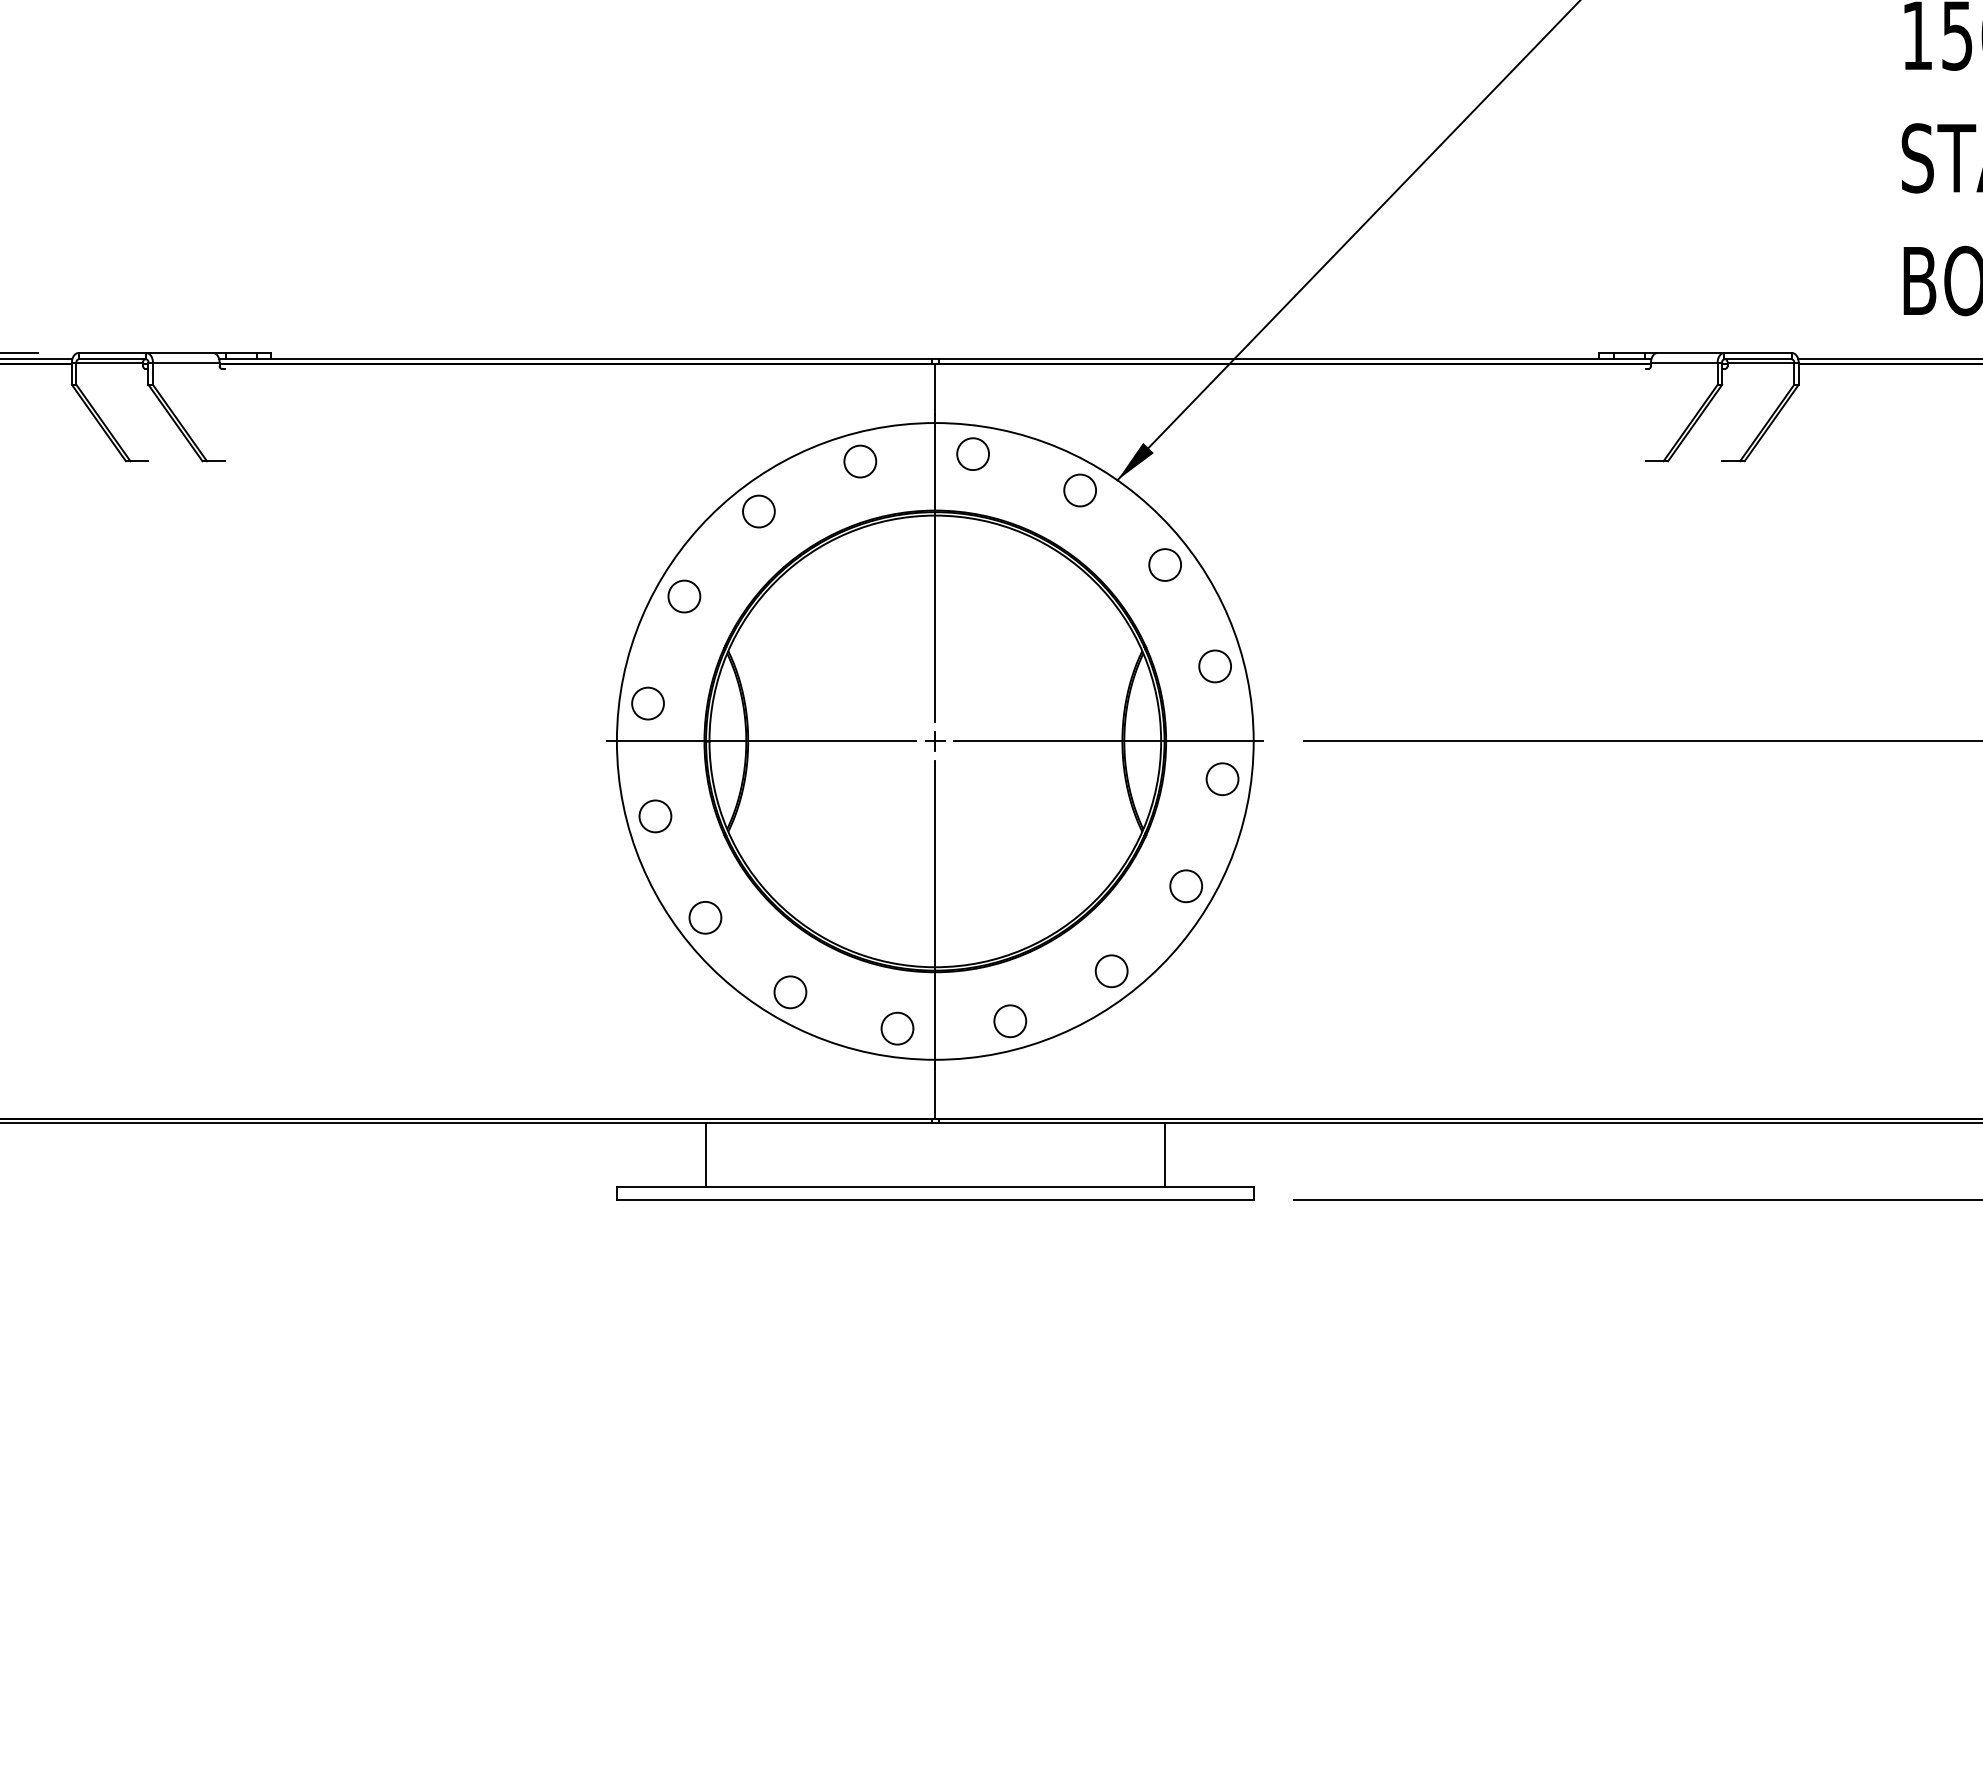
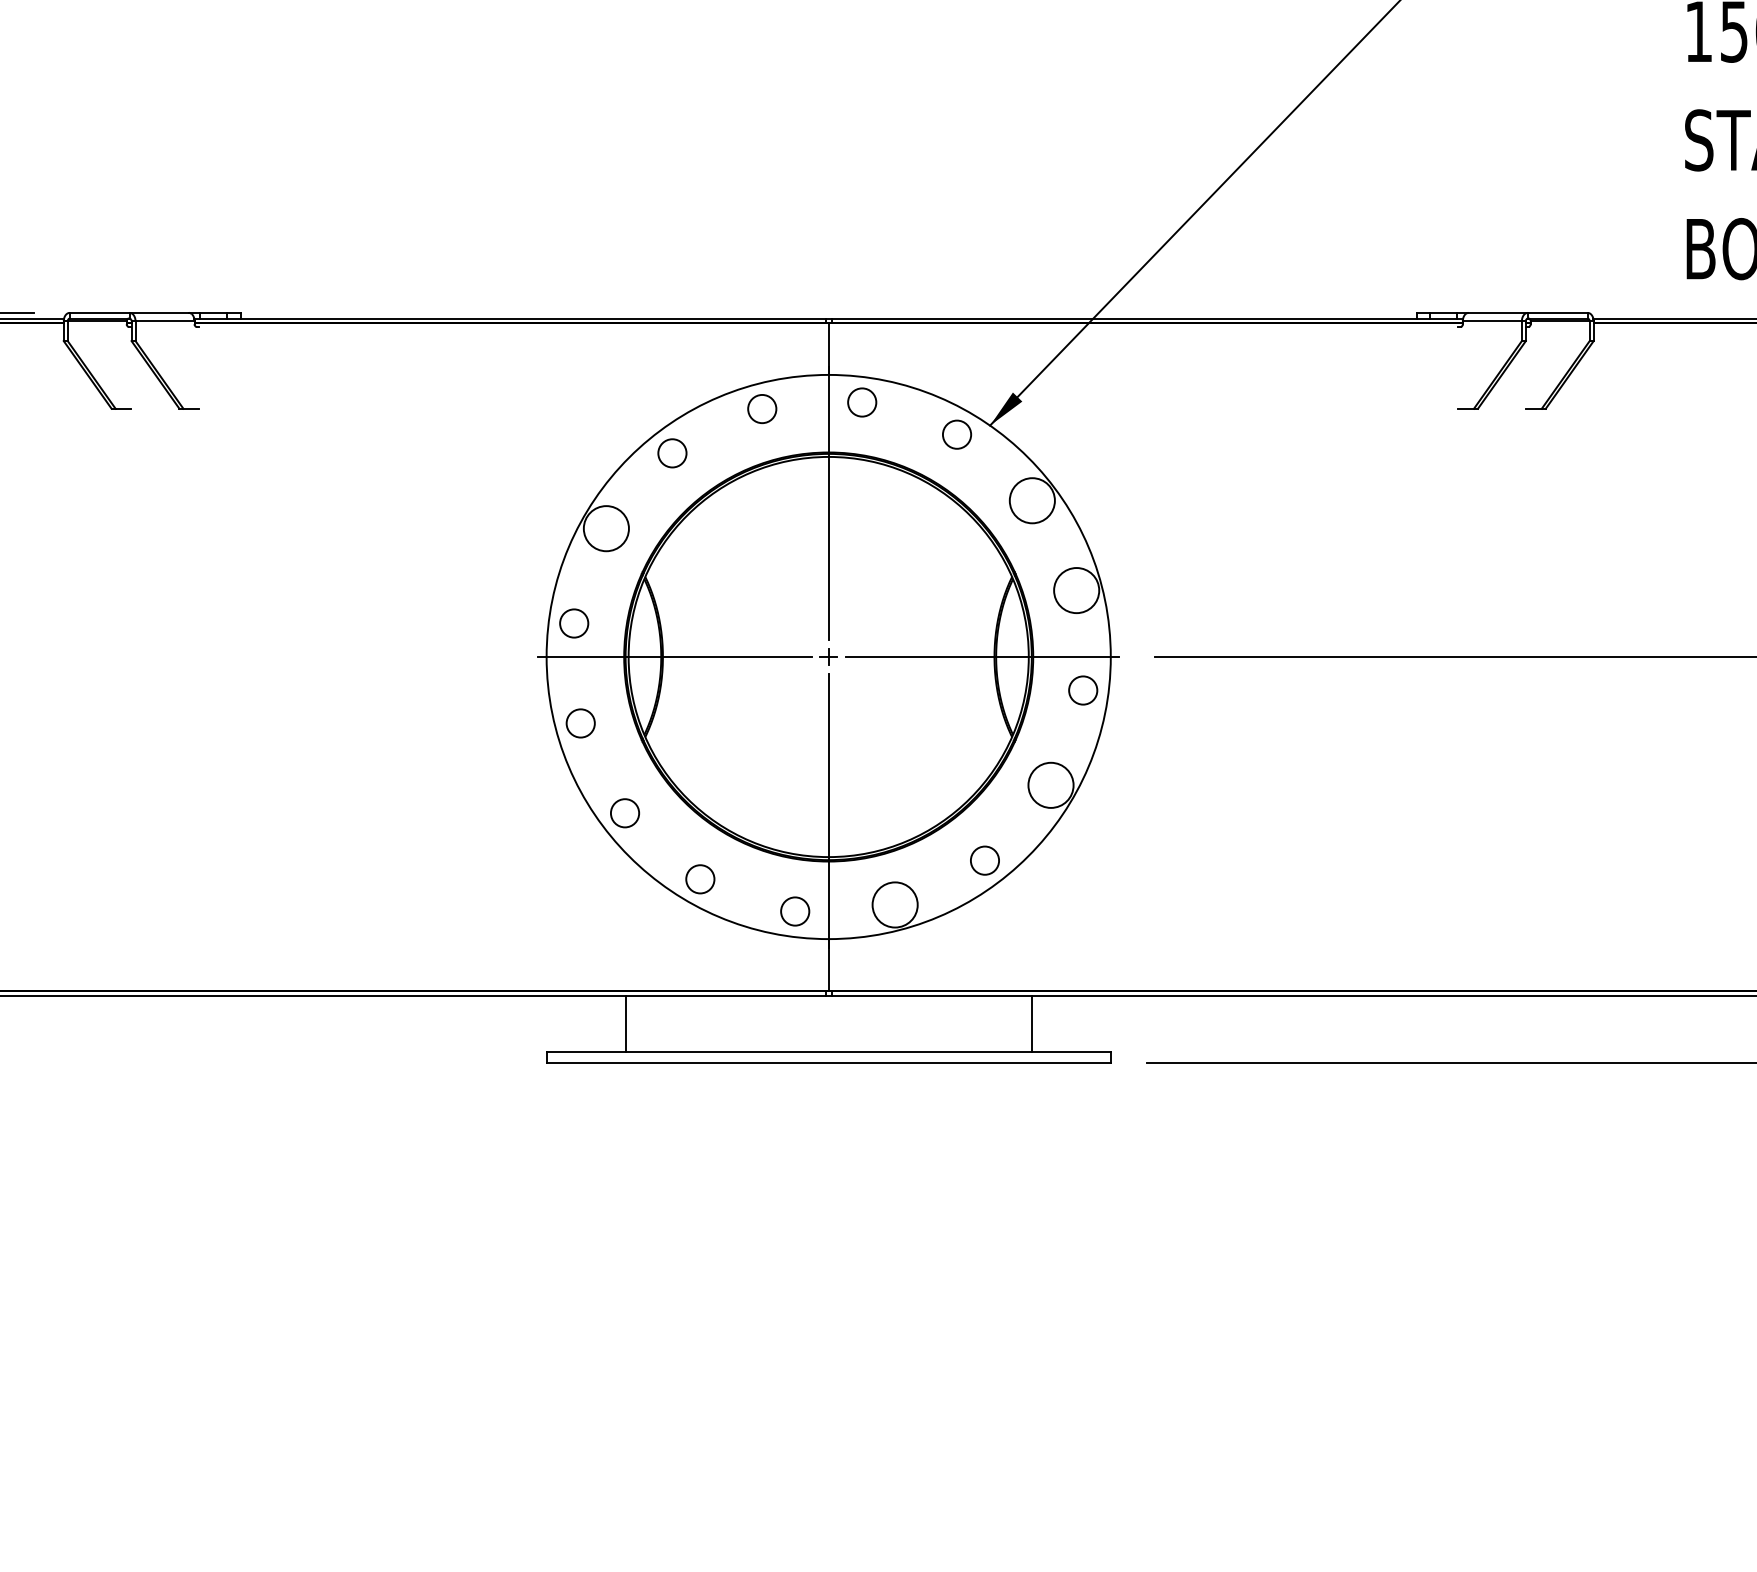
circle: (1165, 564) -> (1032, 500), size x1.6
circle: (684, 596) -> (606, 528), size x1.6
circle: (1215, 666) -> (1076, 590), size x1.6
circle: (1186, 886) -> (1051, 785), size x1.6
circle: (1010, 1021) -> (895, 905), size x1.6

